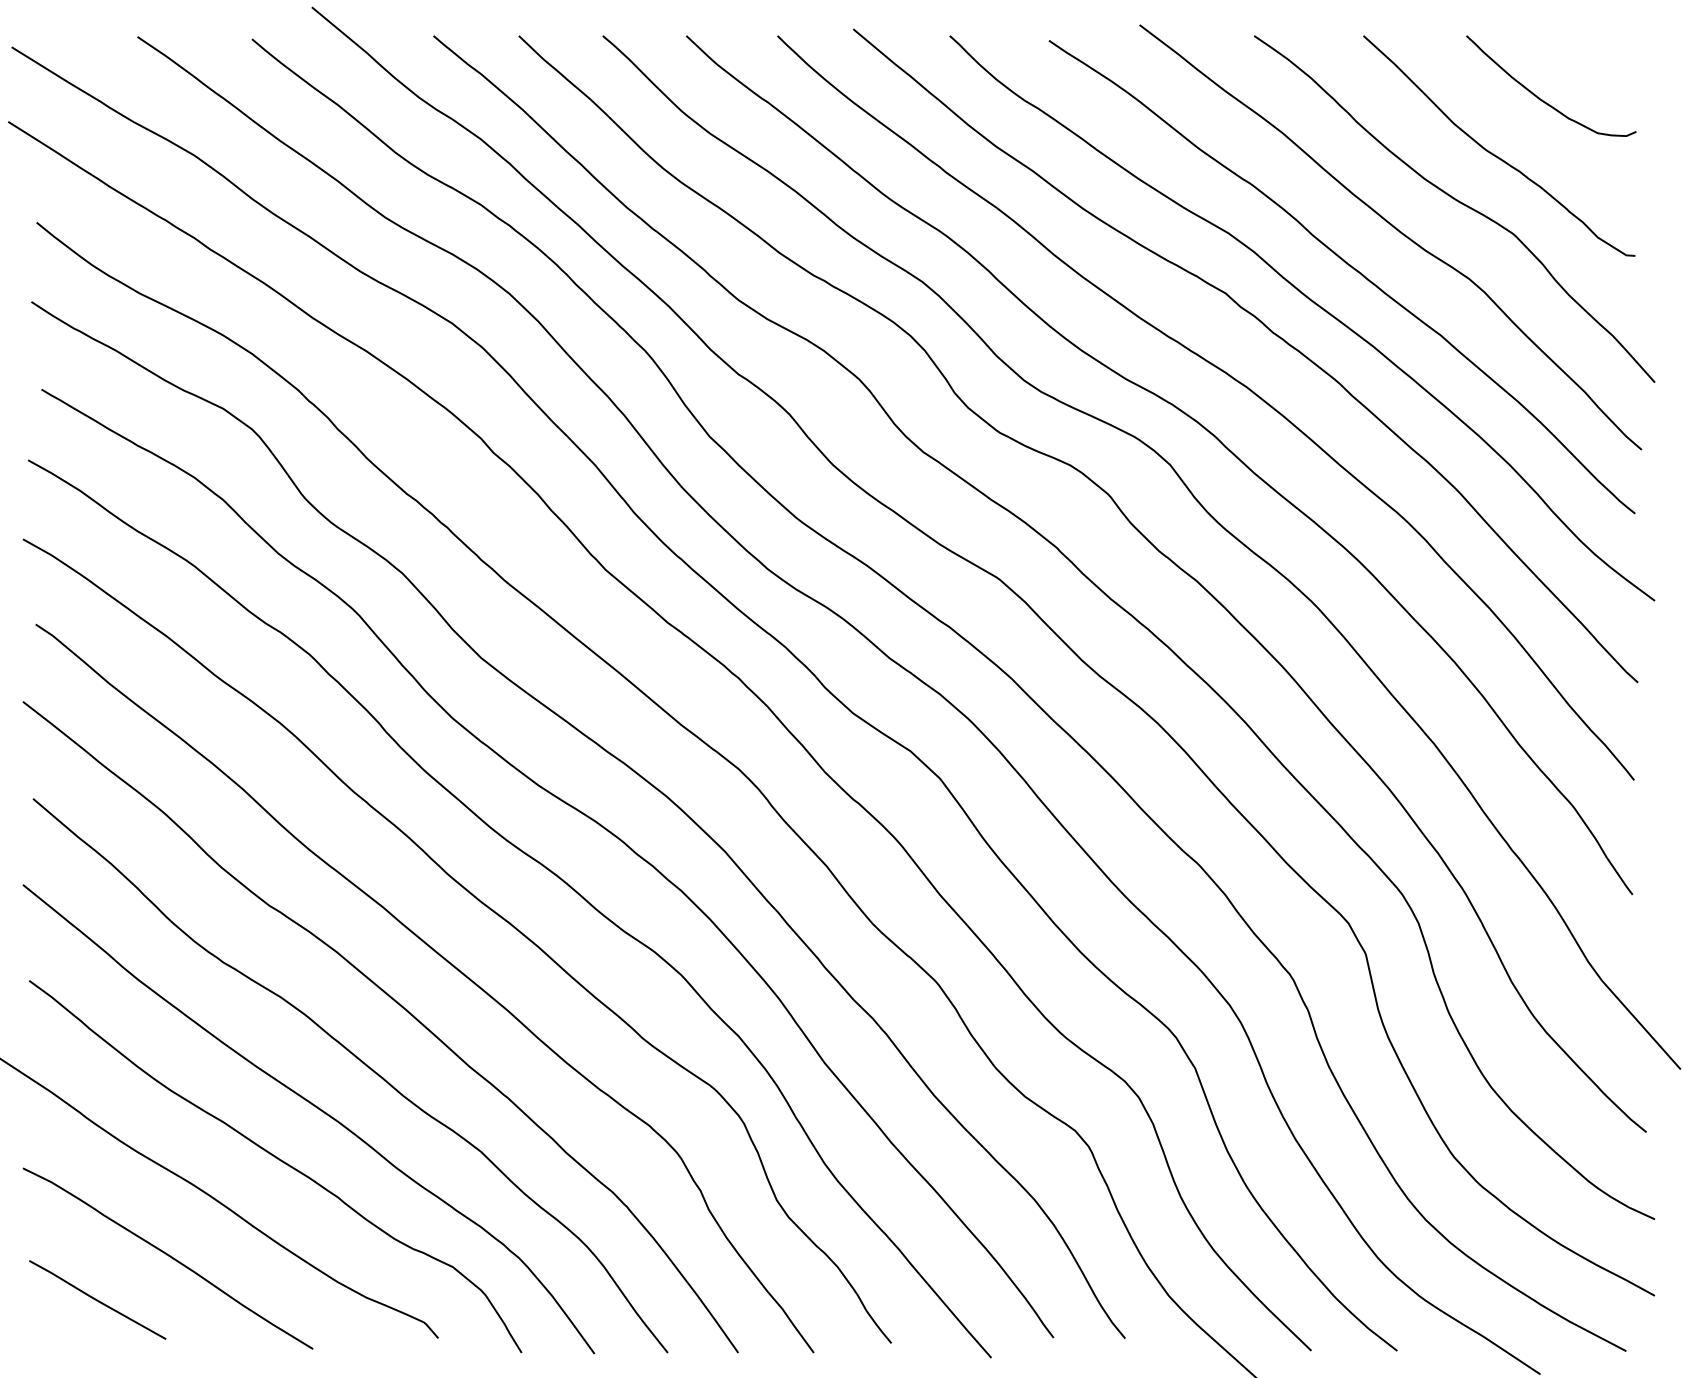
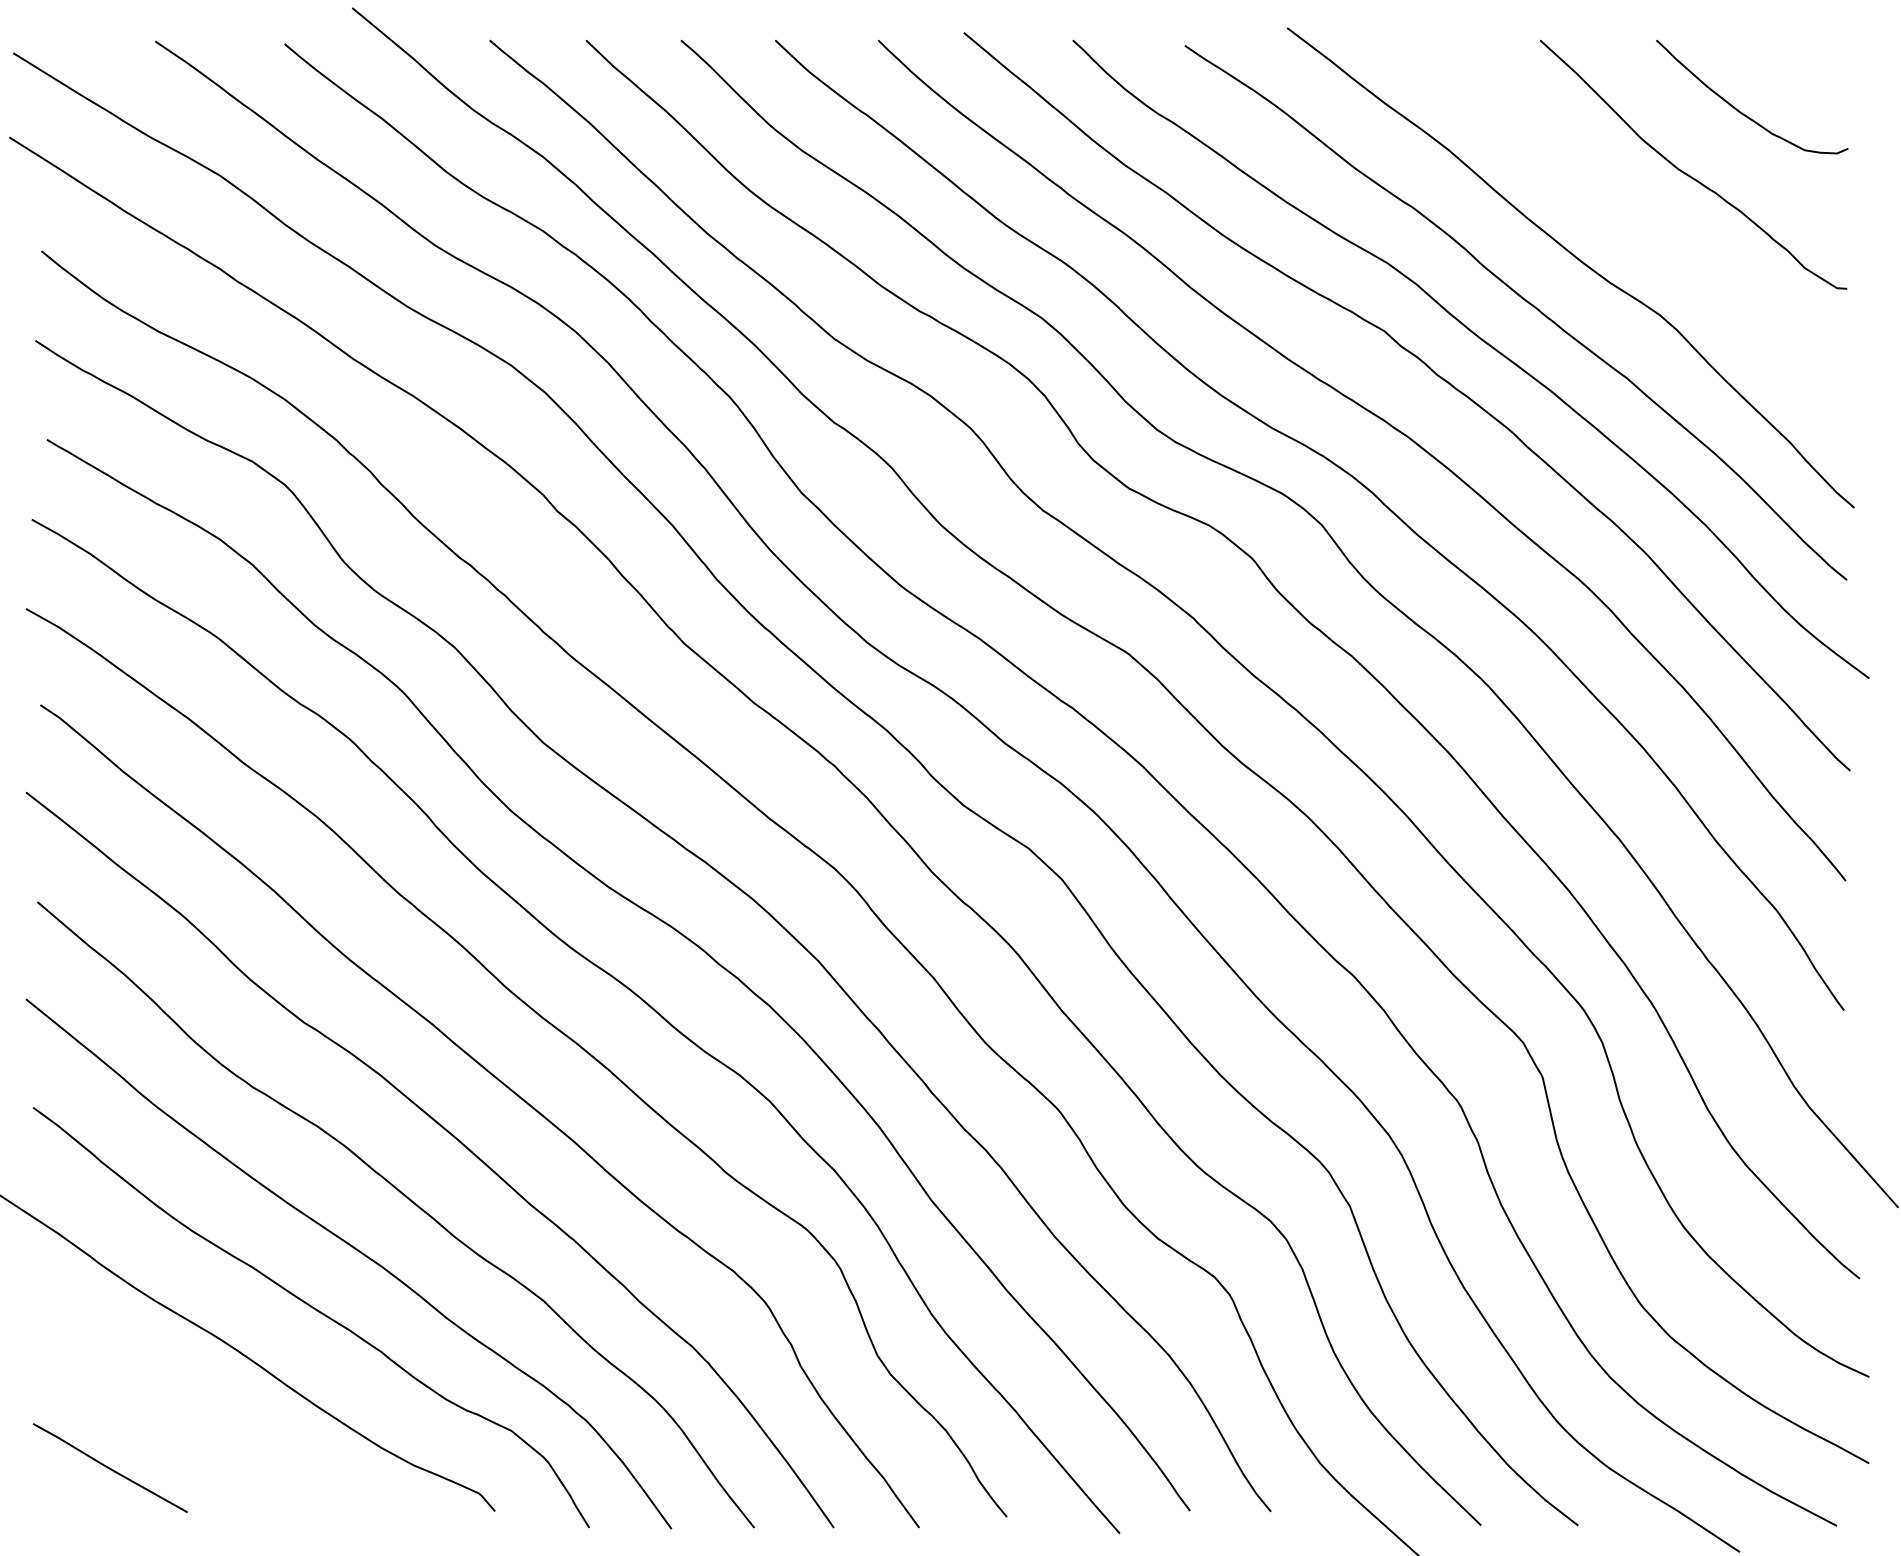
curve: (1458, 202) -> (1647, 228), removed
curve: (168, 1256) -> (190, 1418), removed

